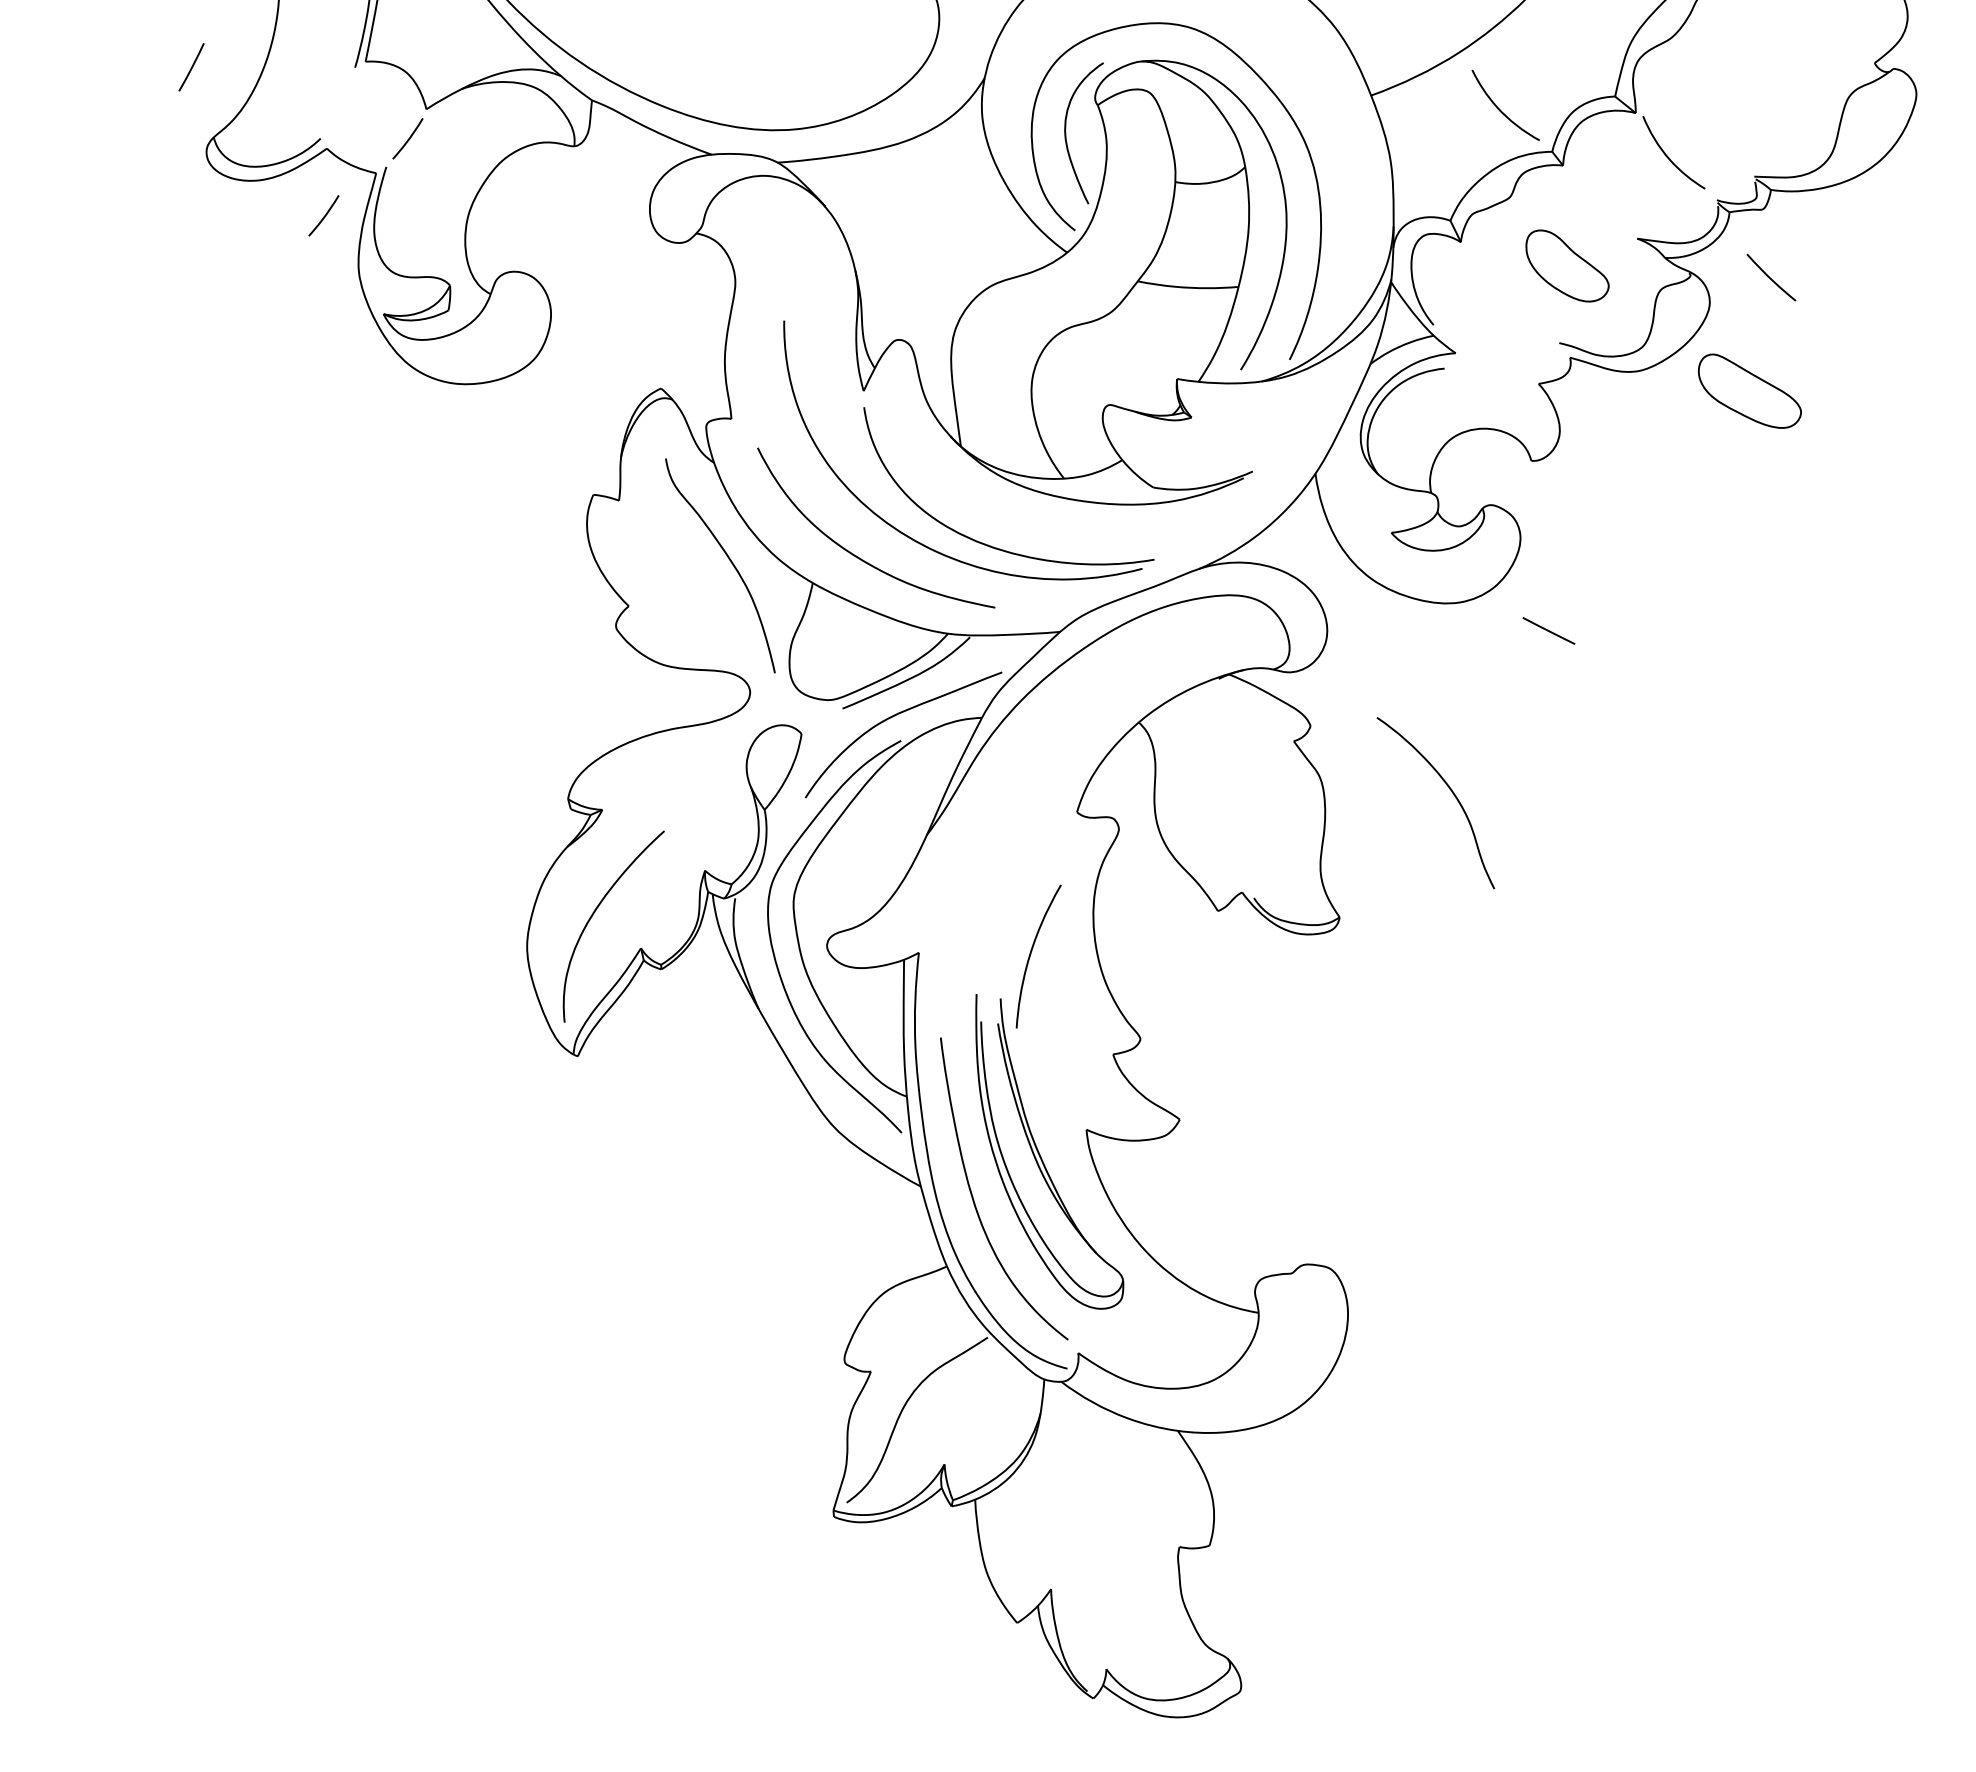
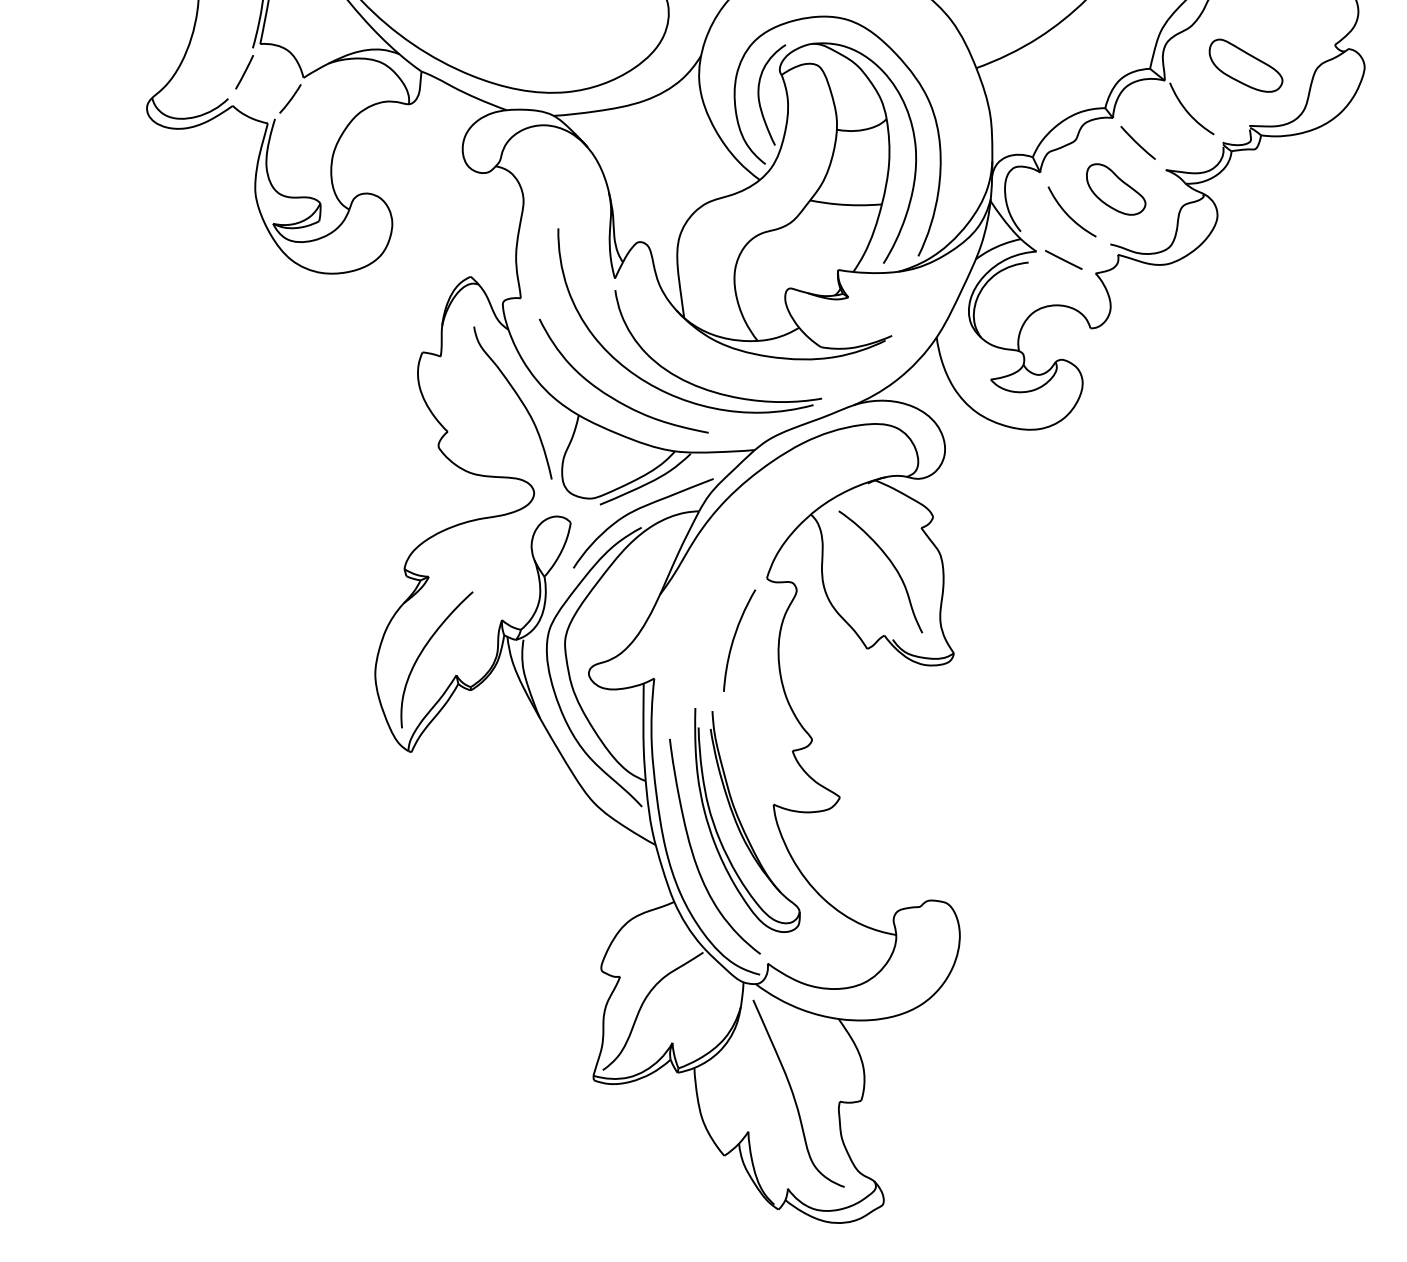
line: (191, 67) -> (244, 72), moved
curve: (1500, 109) -> (1068, 214), moved
curve: (324, 215) -> (231, 153), removed
curve: (1770, 277) -> (1137, 142), moved
part: (1749, 390) -> (1245, 65), moved
line: (1548, 630) -> (1063, 259), moved
curve: (1451, 792) -> (891, 564), moved
curve: (1031, 954) -> (734, 639), moved
curve: (1115, 1538) -> (794, 1095), added

